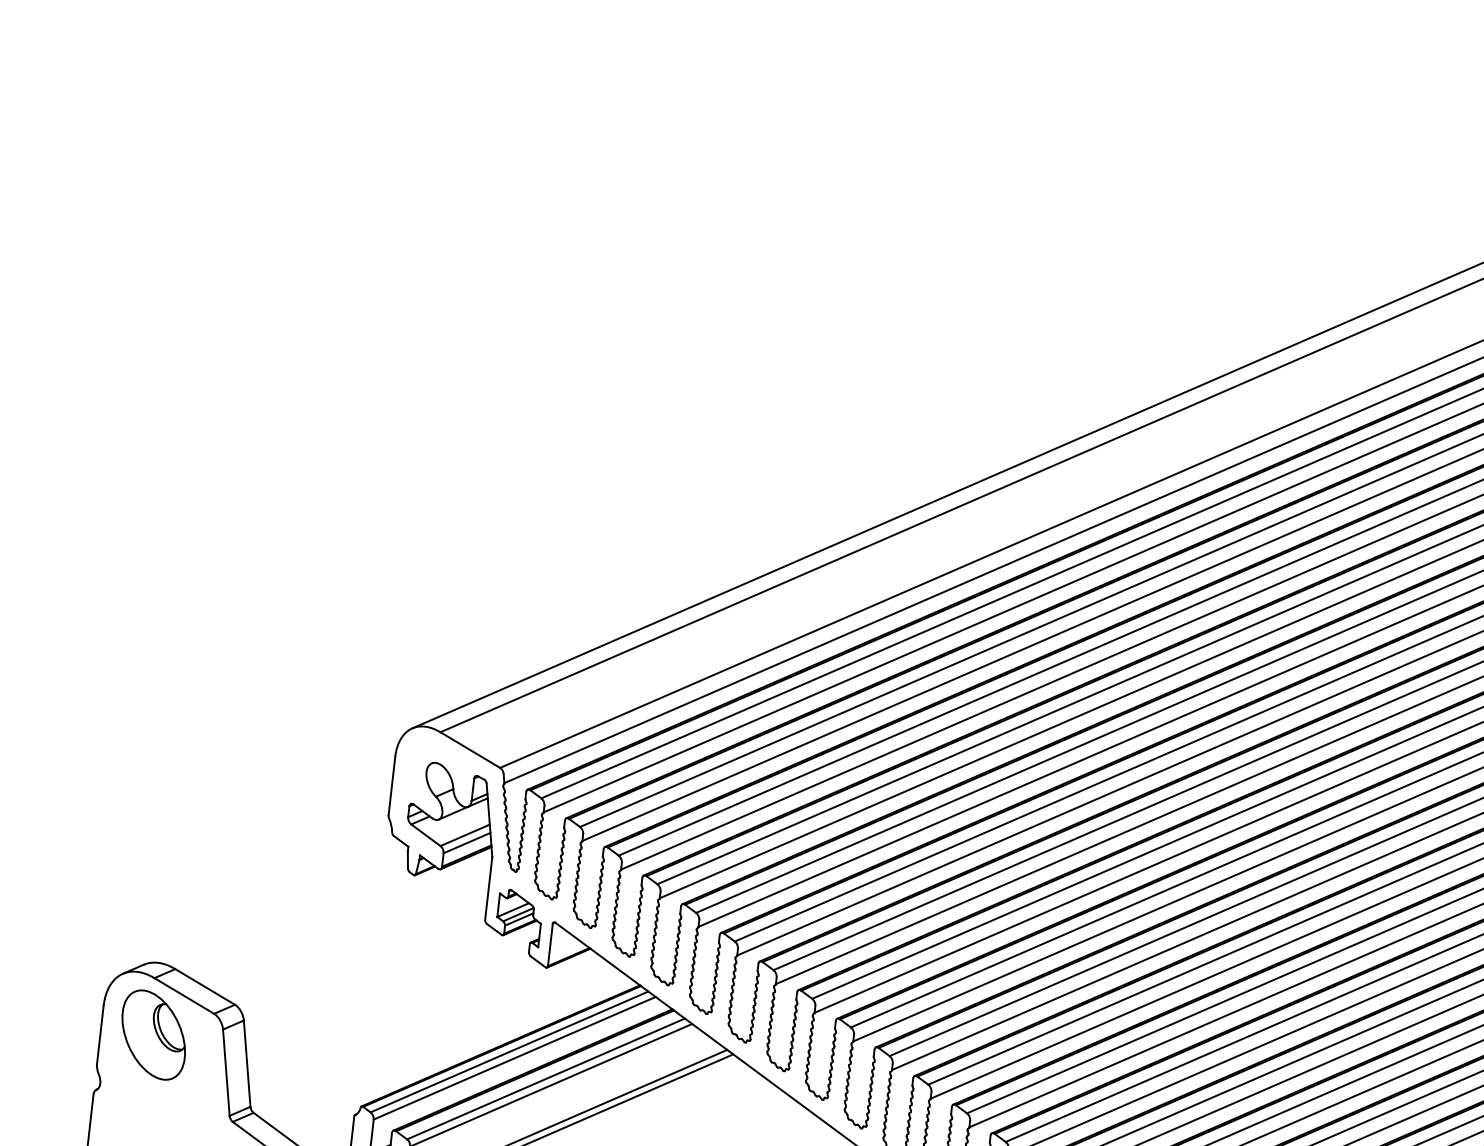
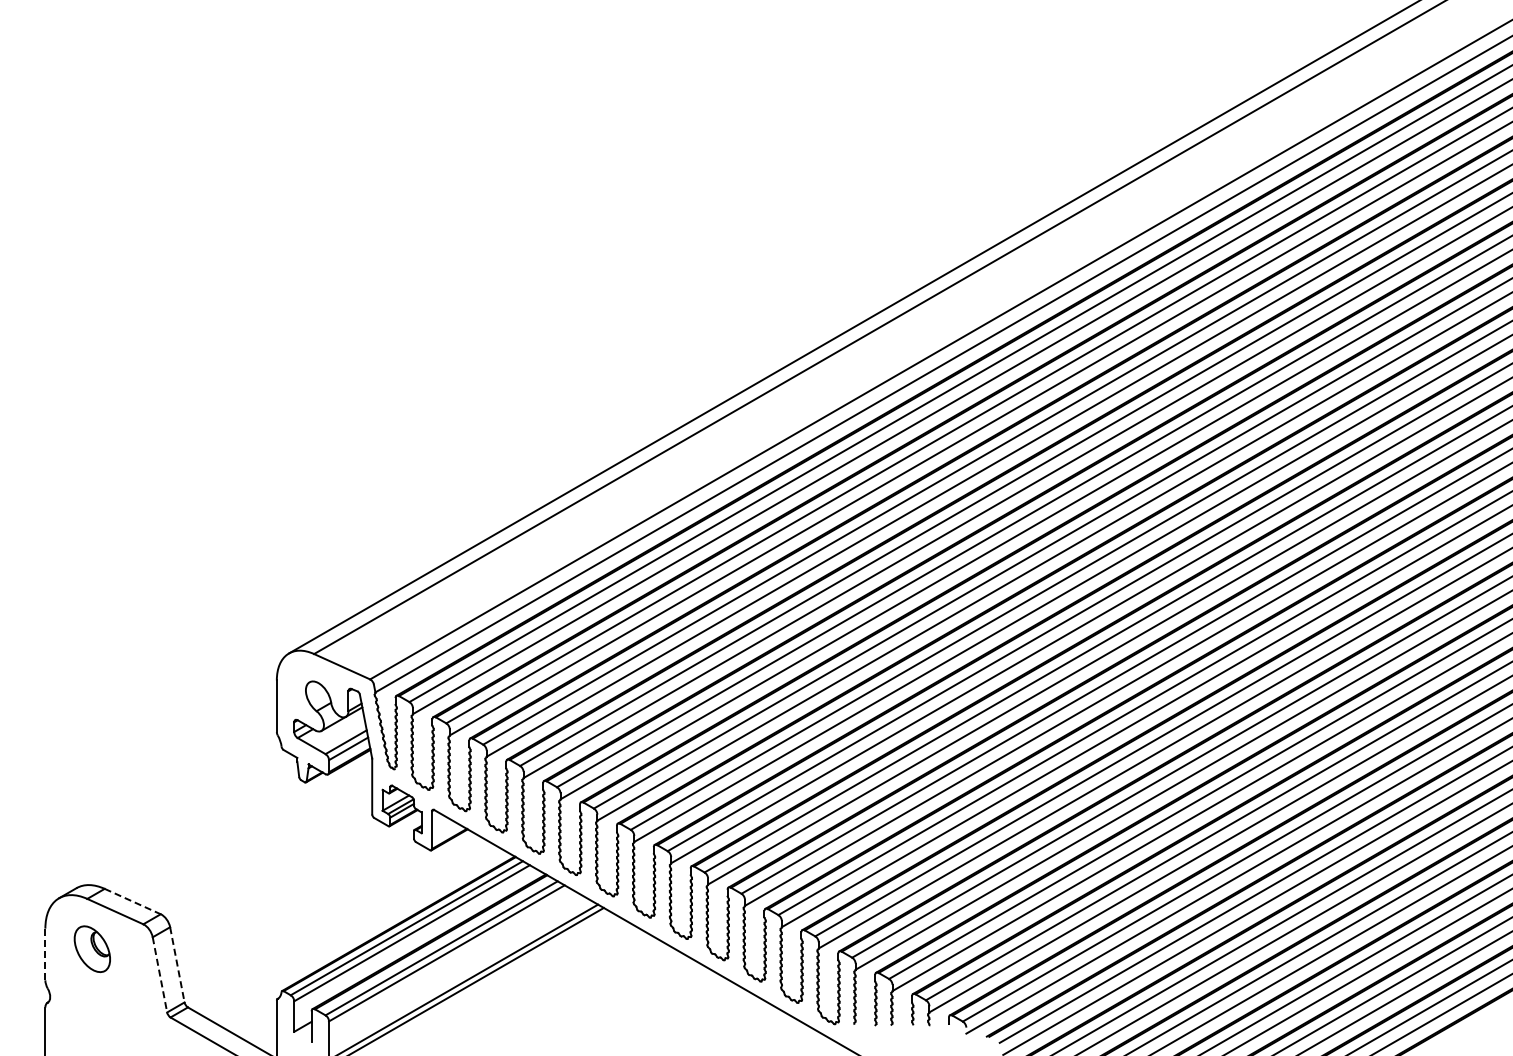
line: (204, 986) -> (132, 901), solid -> dashed
line: (100, 1035) -> (45, 954), solid -> dashed
part: (153, 1035) -> (92, 949), size x0.6
line: (247, 1064) -> (177, 965), solid -> dashed
line: (226, 1073) -> (160, 975), solid -> dashed

